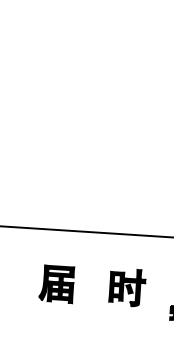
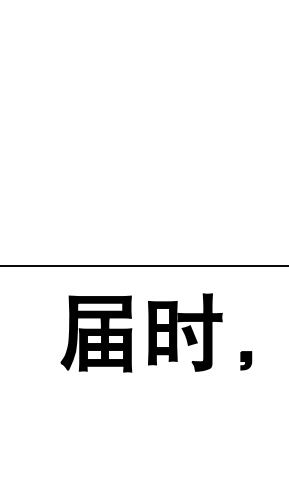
part: (56, 283) -> (96, 333), size x1.67
part: (127, 287) -> (185, 332), size x1.67

